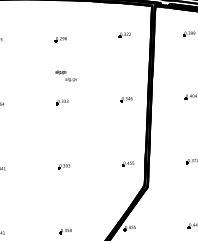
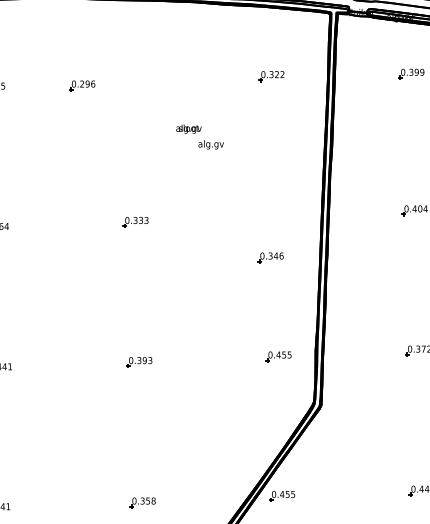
part: (60, 39) -> (81, 85), moved
text: (65, 75) -> (198, 135), moved
part: (126, 99) -> (270, 257), moved

